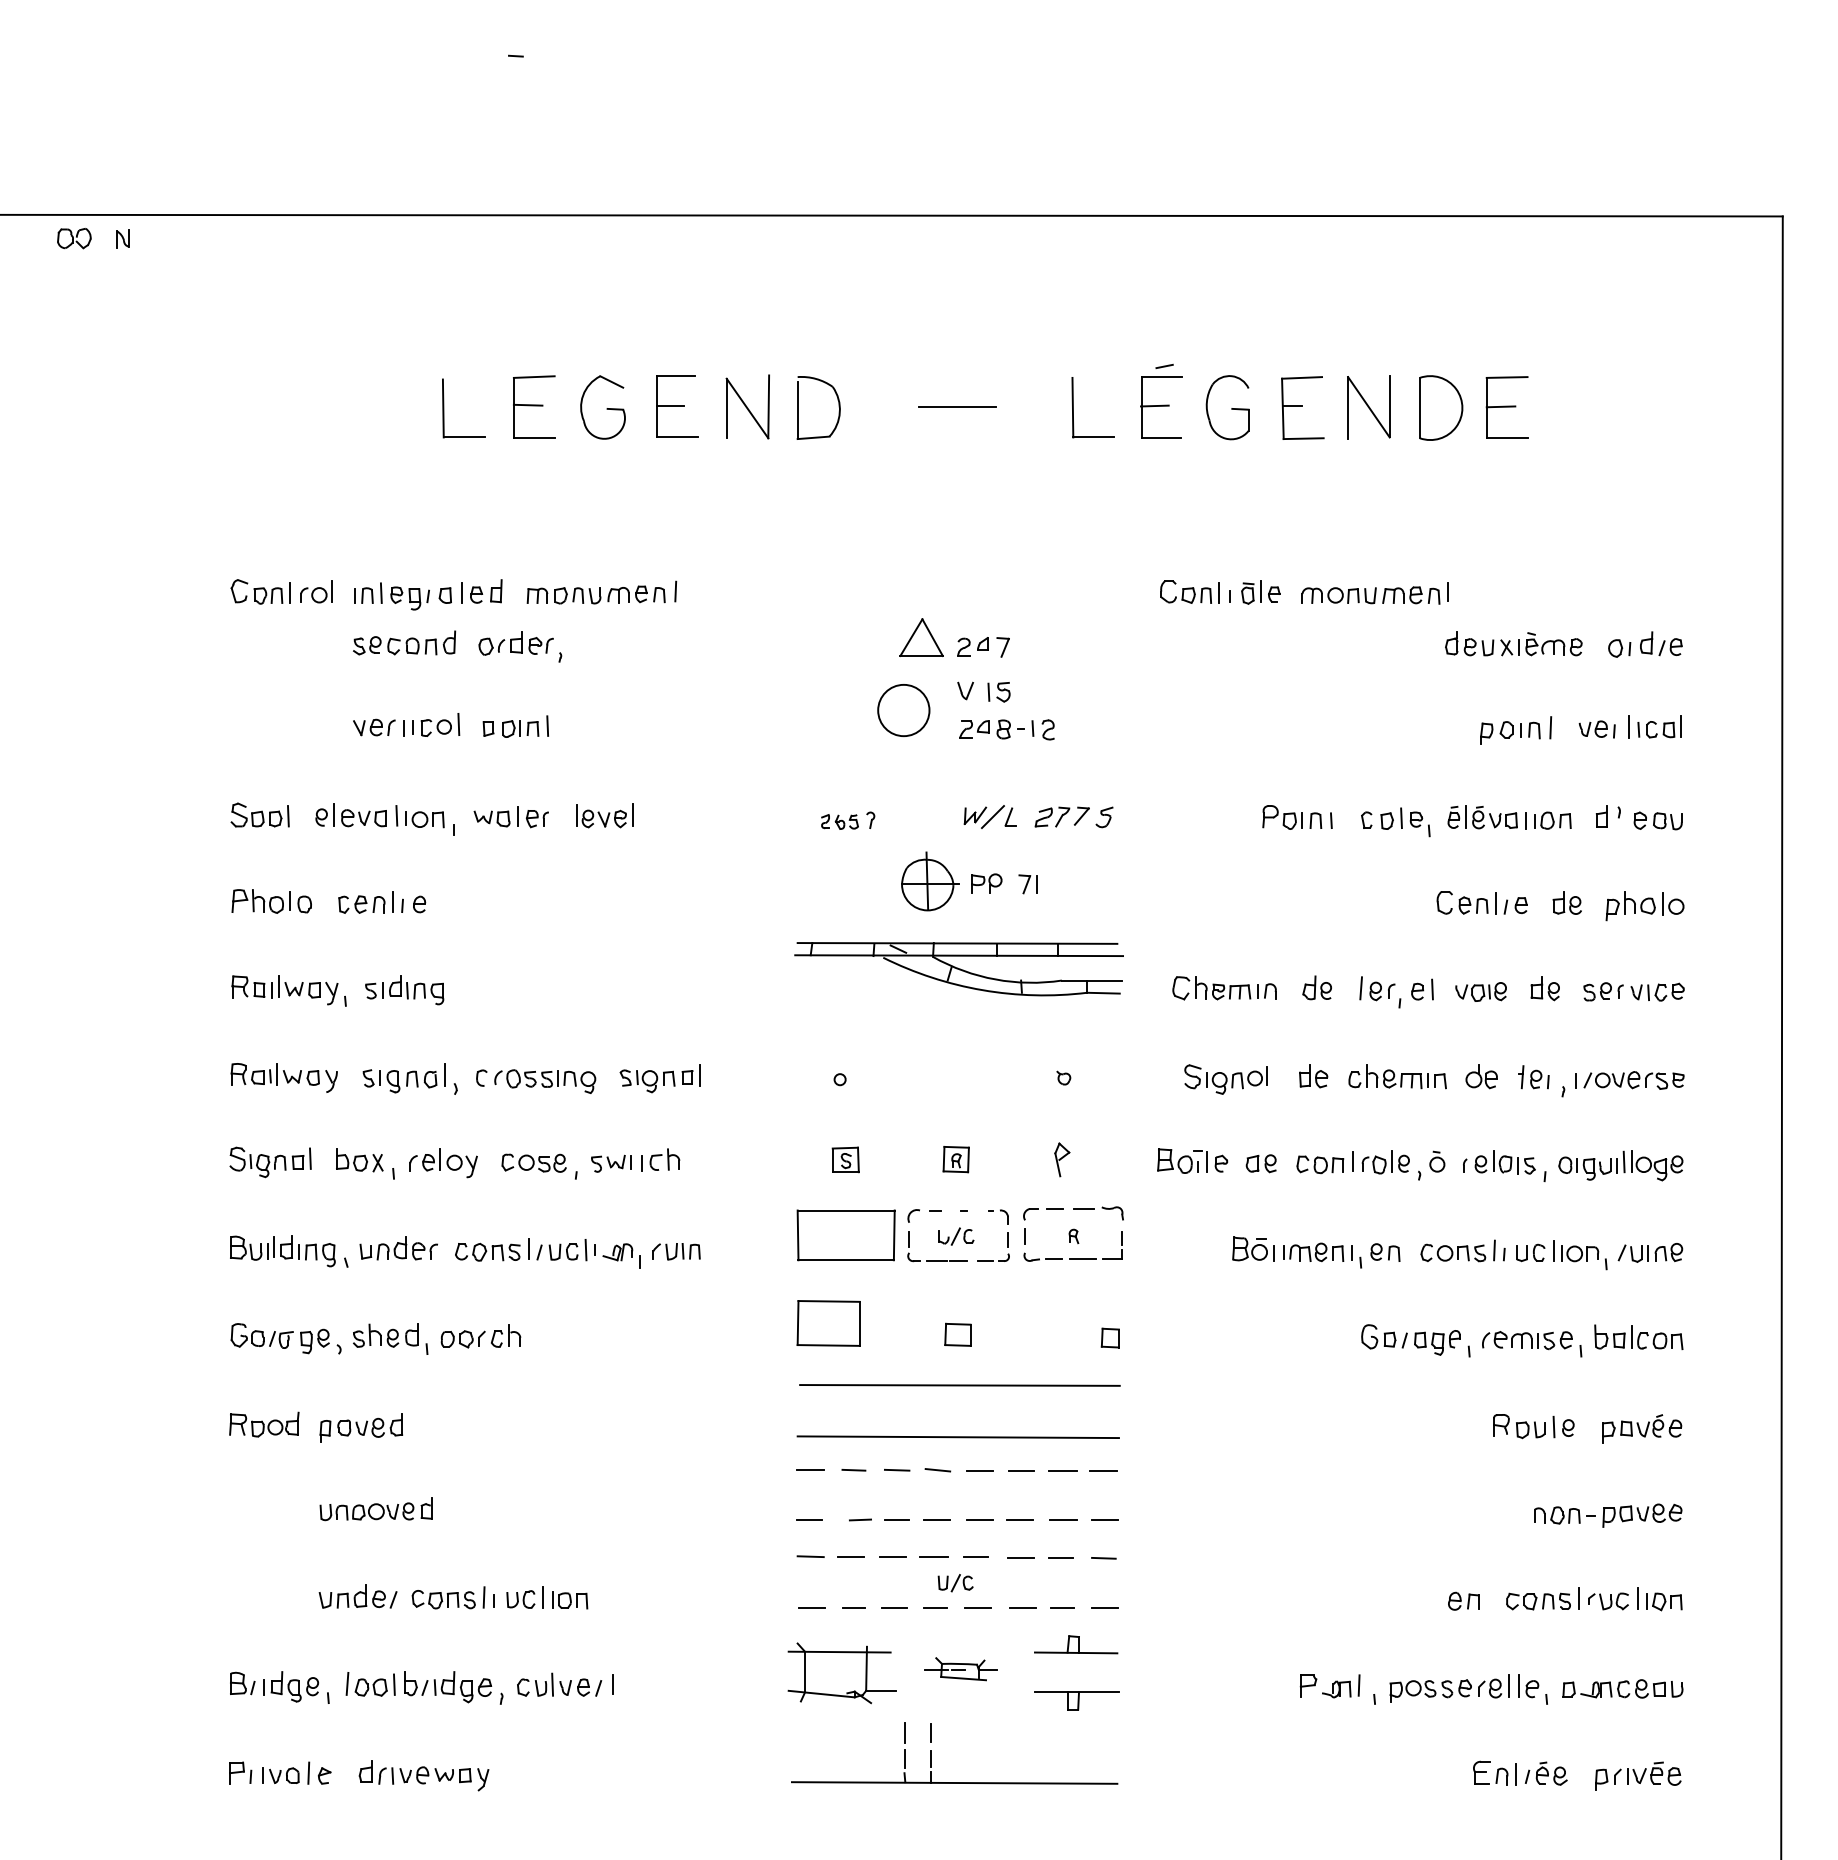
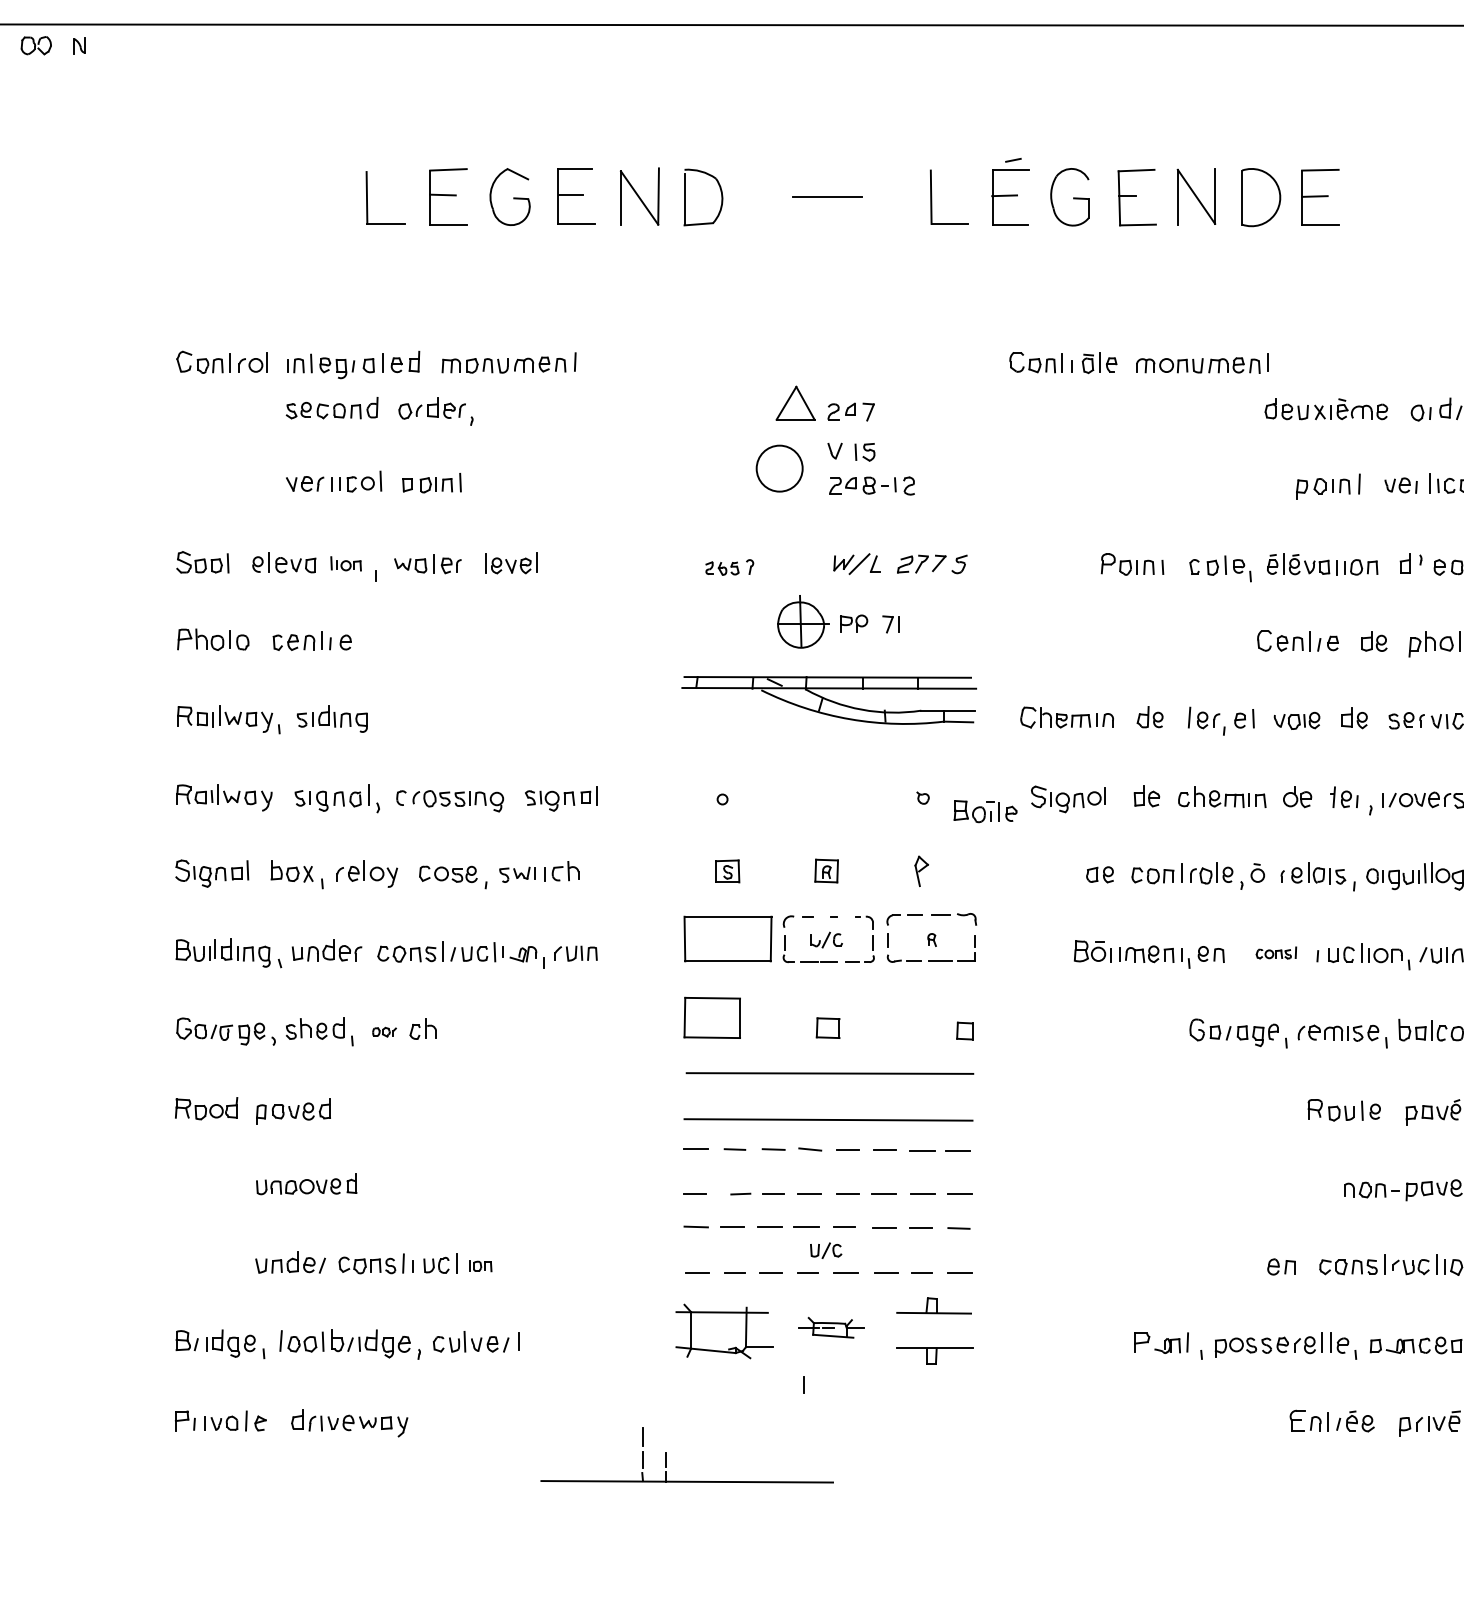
part: (419, 816) -> (345, 563), size x0.7
part: (1192, 1160) -> (985, 810), moved
part: (1457, 1250) -> (1275, 952), size x0.6
part: (462, 1339) -> (384, 1032), size x0.6
part: (570, 1600) -> (480, 1266), size x0.7
part: (931, 1753) -> (666, 1455), moved

